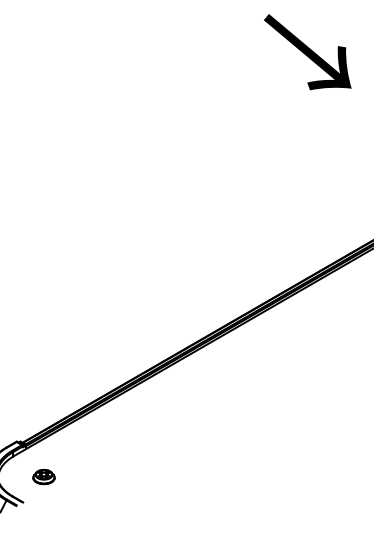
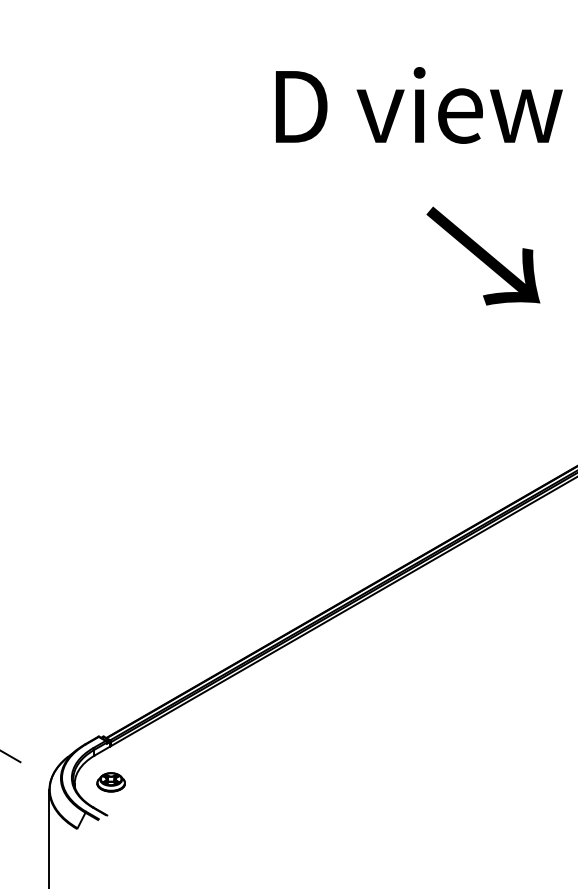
text: (307, 51) -> (483, 255), moved
part: (43, 477) -> (110, 782), moved

